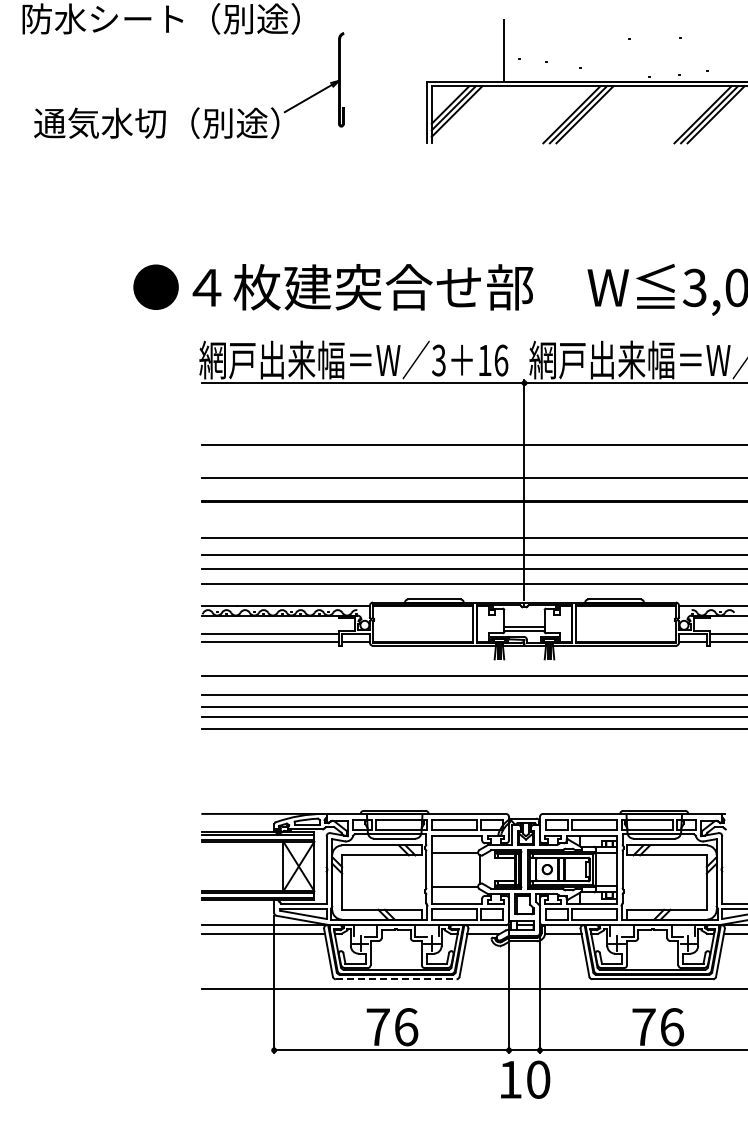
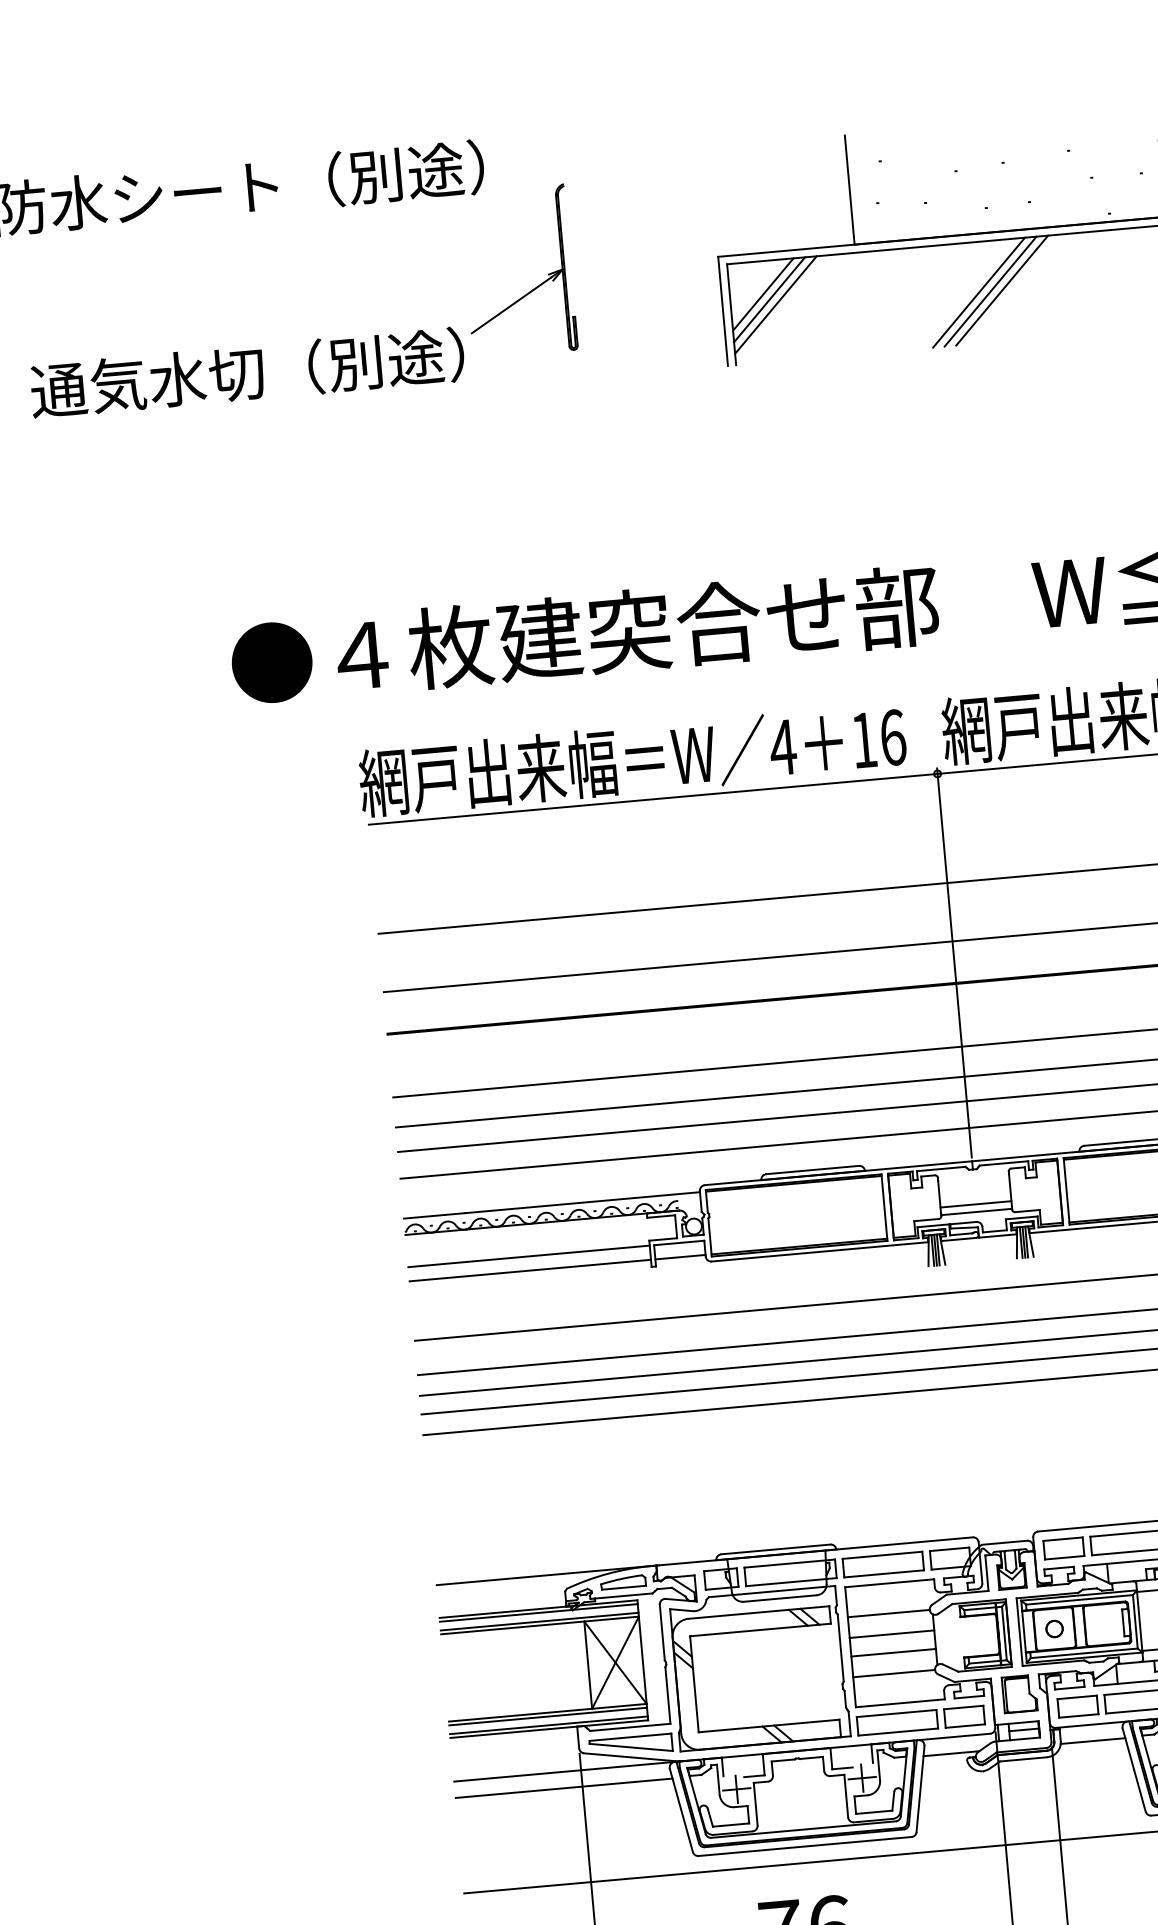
text: (438, 360) -> (782, 747), 3 -> 4
line: (455, 864) -> (891, 1634), added
line: (455, 874) -> (893, 1652), added
line: (396, 979) -> (805, 1846), dashed -> solid

